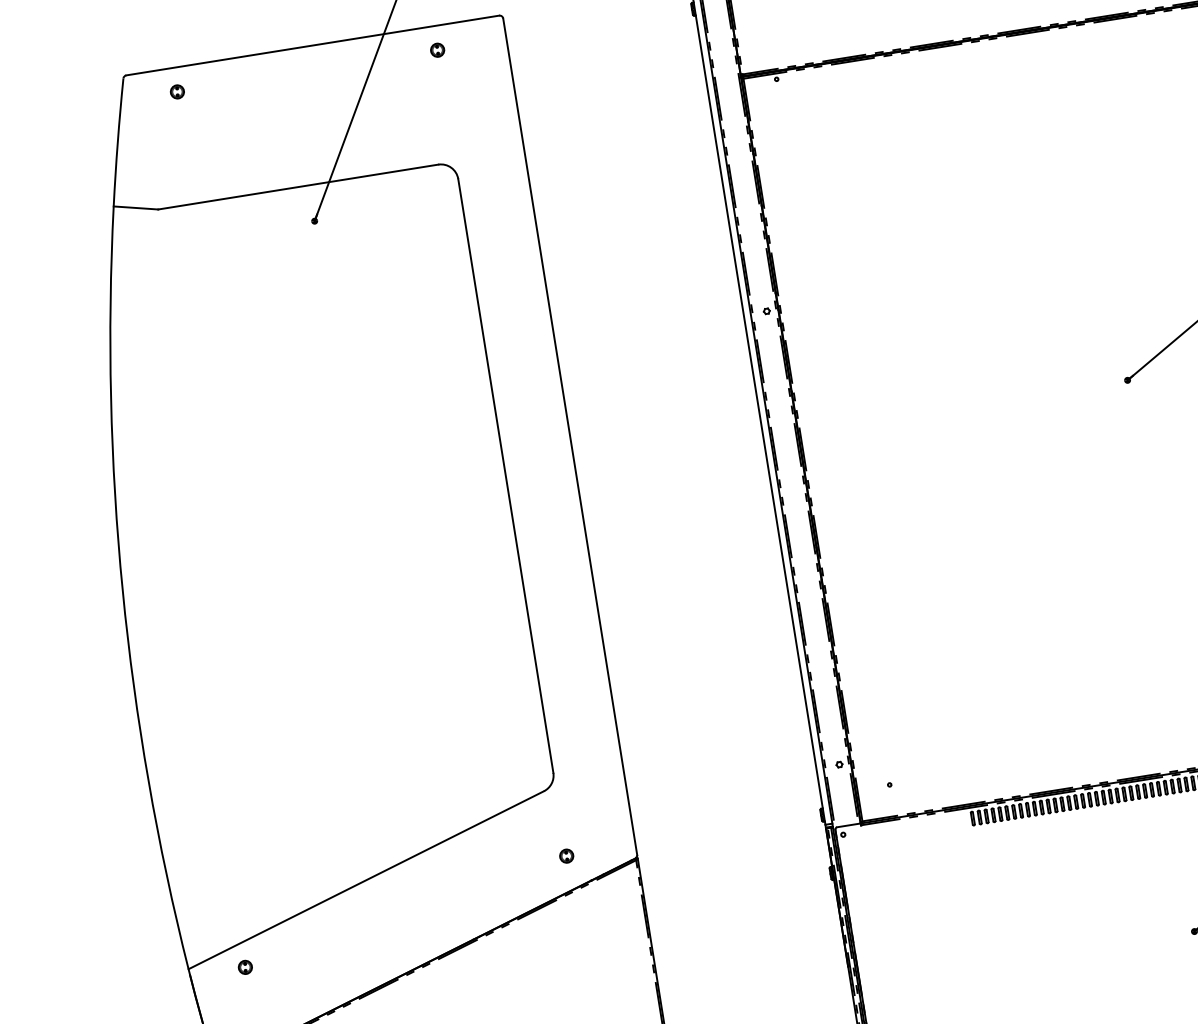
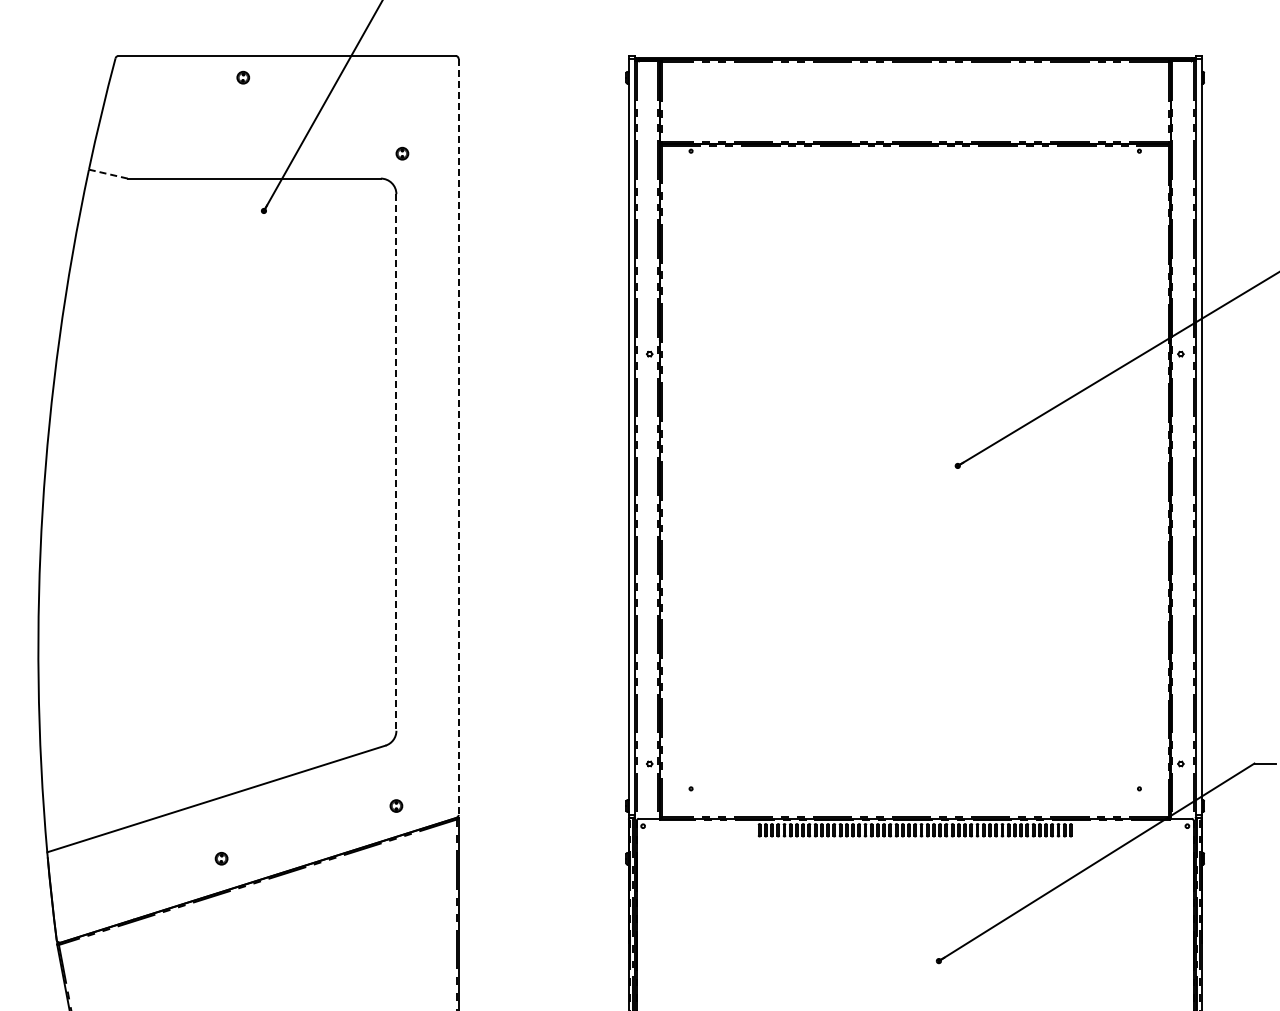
part: (437, 49) -> (402, 153), moved
part: (177, 91) -> (243, 77), moved
line: (136, 208) -> (108, 174), solid -> dashed
line: (569, 436) -> (458, 436), solid -> dashed
line: (506, 477) -> (396, 463), solid -> dashed
part: (245, 967) -> (221, 858), moved

